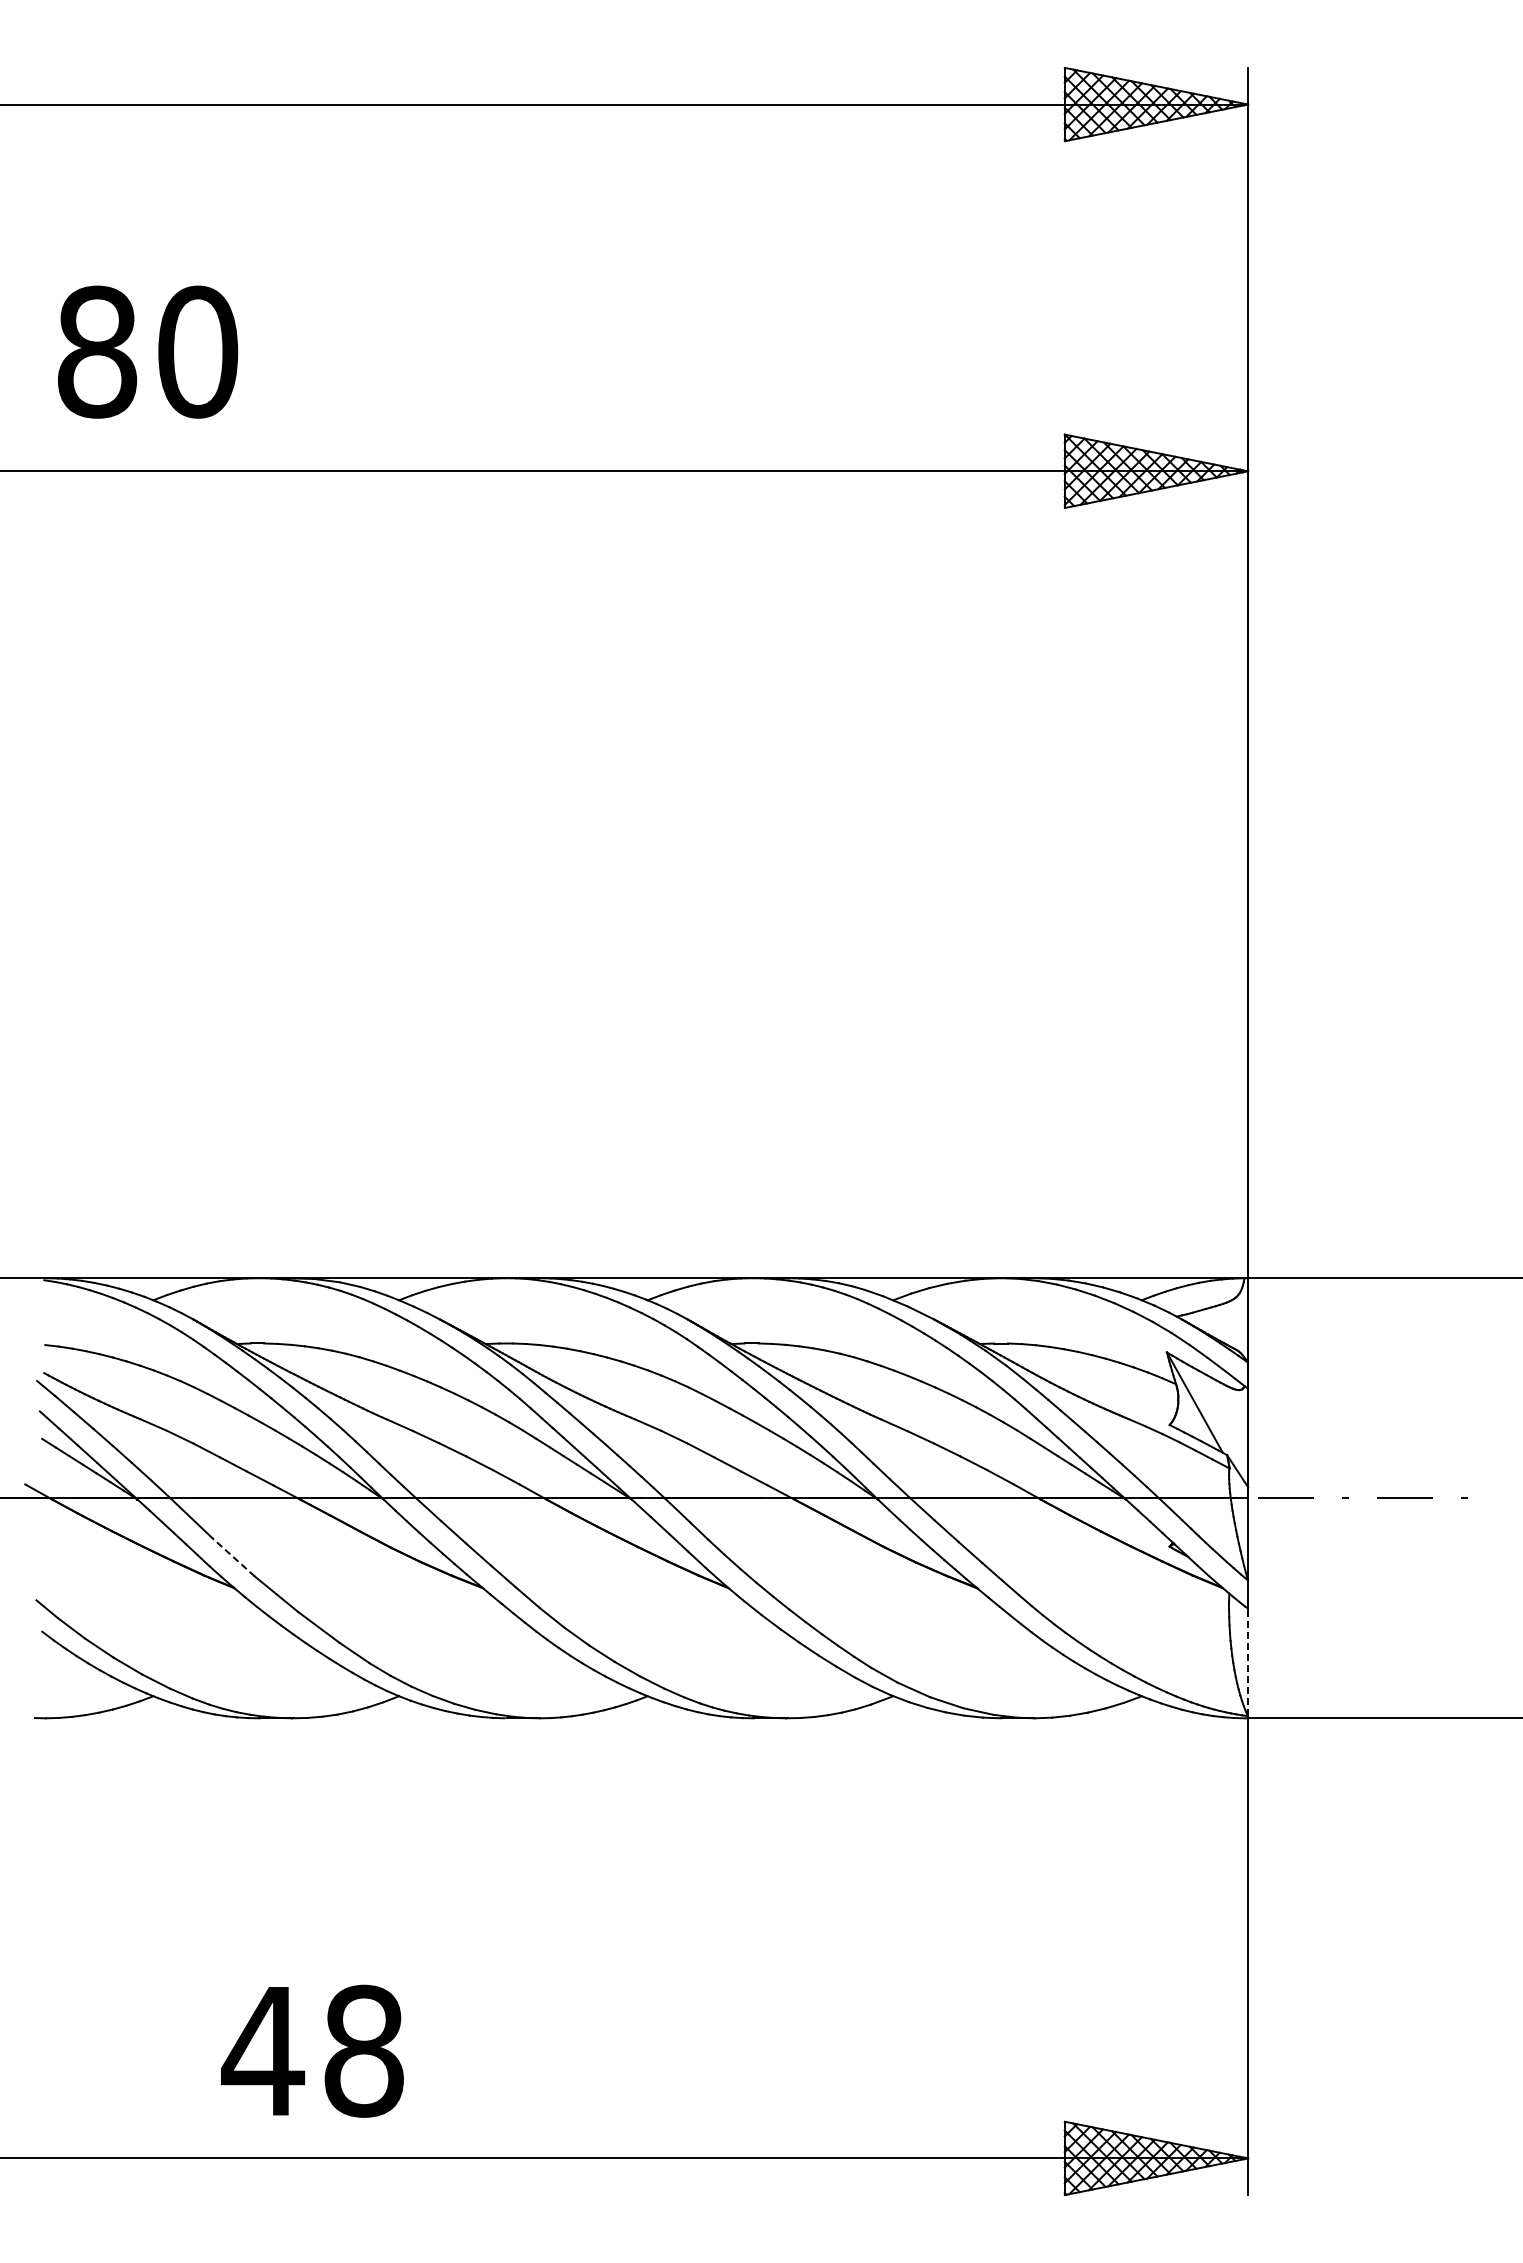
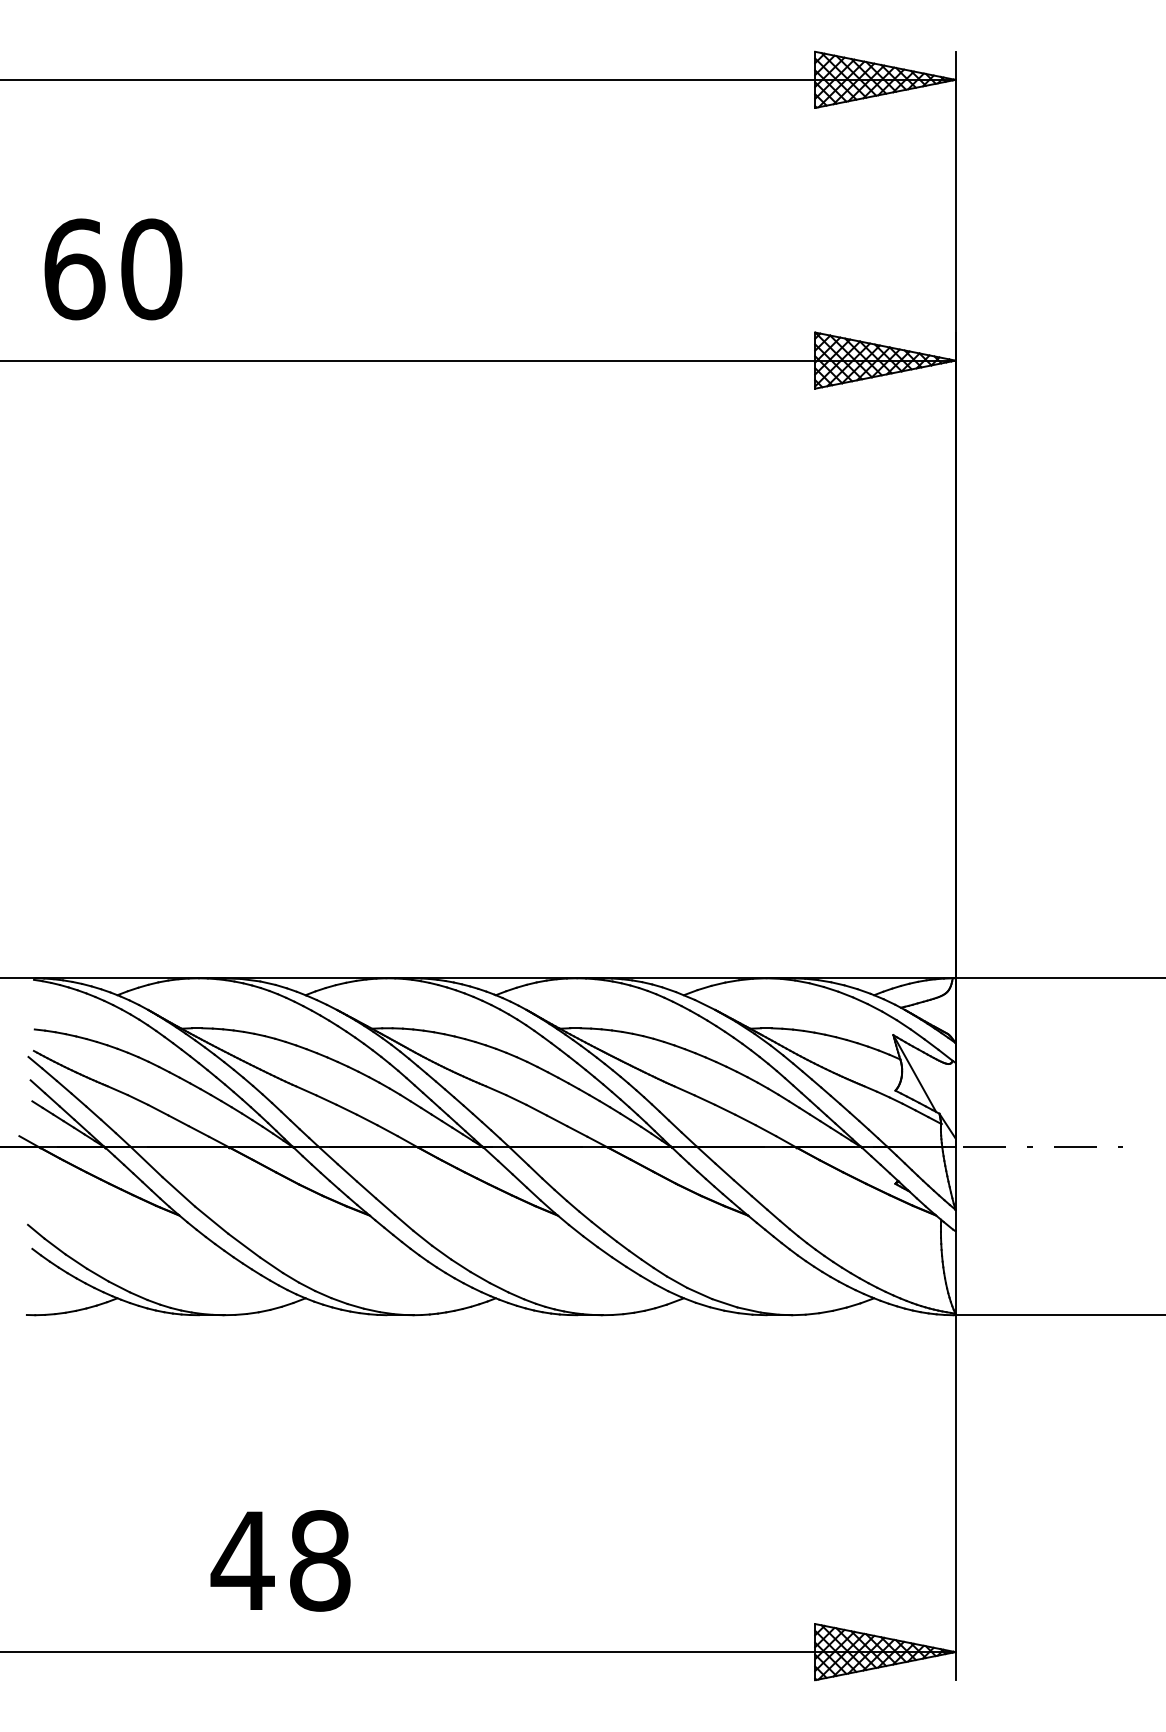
text: (97, 351) -> (74, 268), 80 -> 60
line: (233, 1557) -> (178, 1192), dashed -> solid
line: (1248, 1662) -> (955, 1272), dashed -> solid
text: (312, 2050) -> (280, 1560), moved

